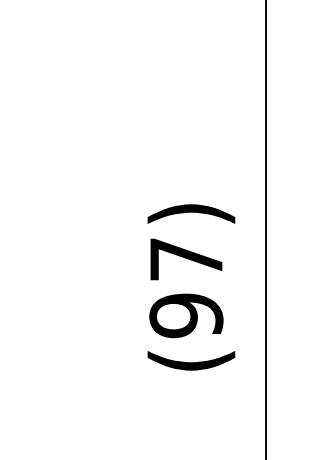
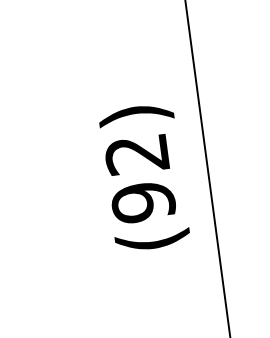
text: (185, 259) -> (136, 154), (97) -> (92)

